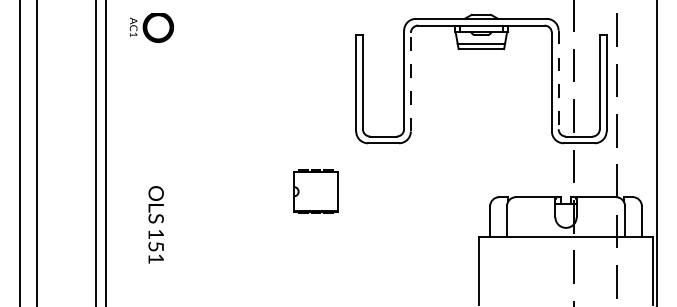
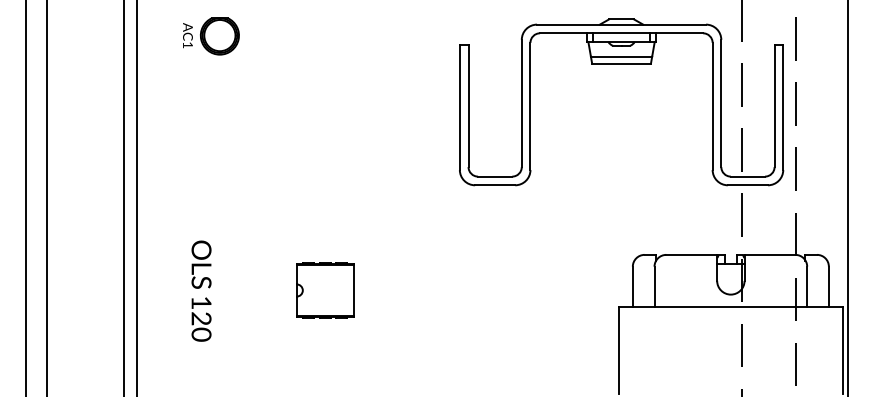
part: (151, 27) -> (210, 35), moved
line: (558, 80) -> (721, 104), dashed -> solid
line: (410, 81) -> (529, 105), dashed -> solid
part: (315, 191) -> (324, 290), moved
text: (155, 252) -> (200, 326), 151 -> 120

